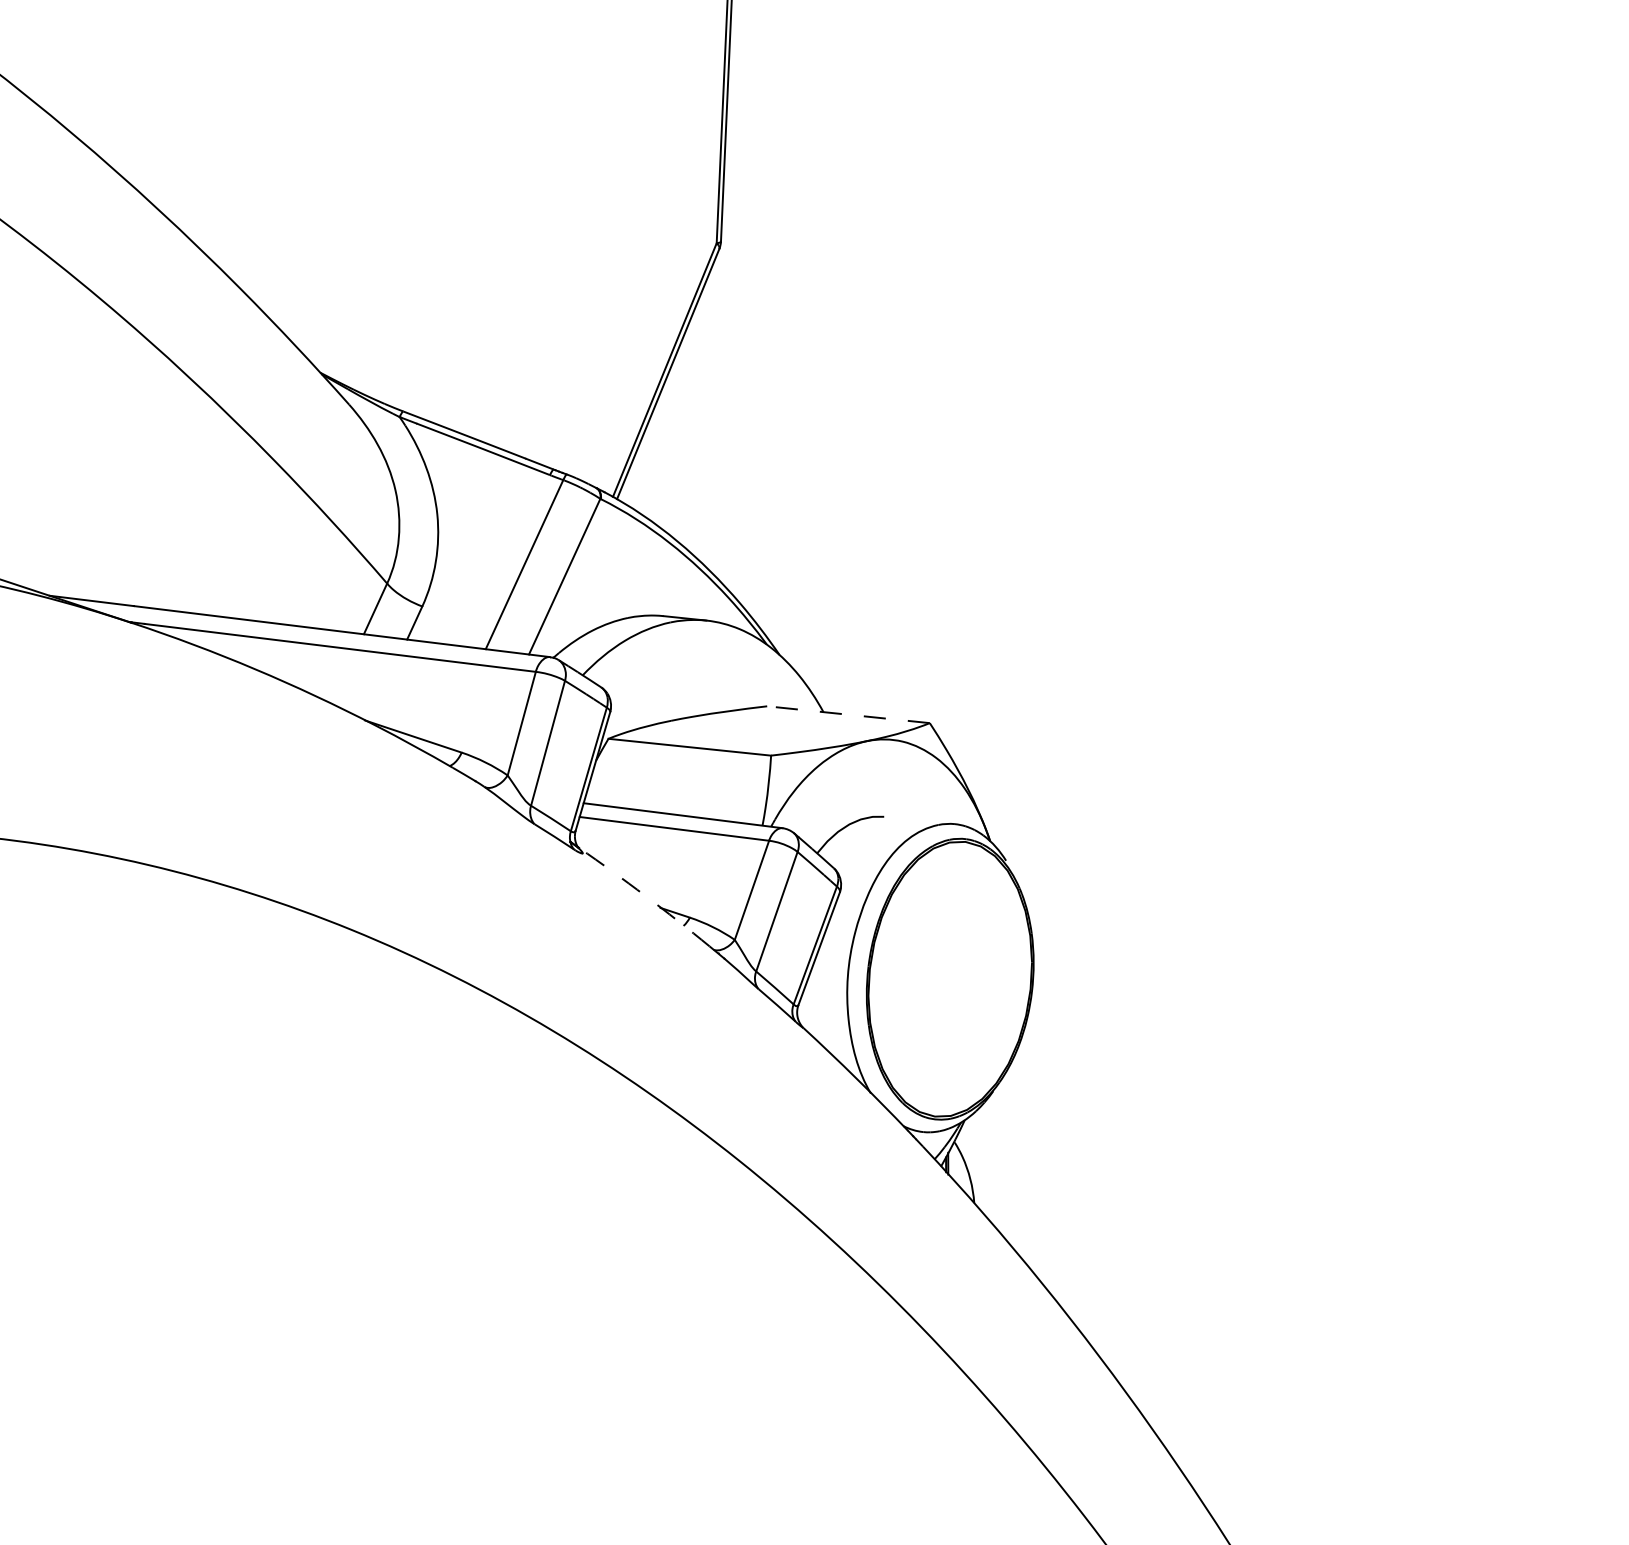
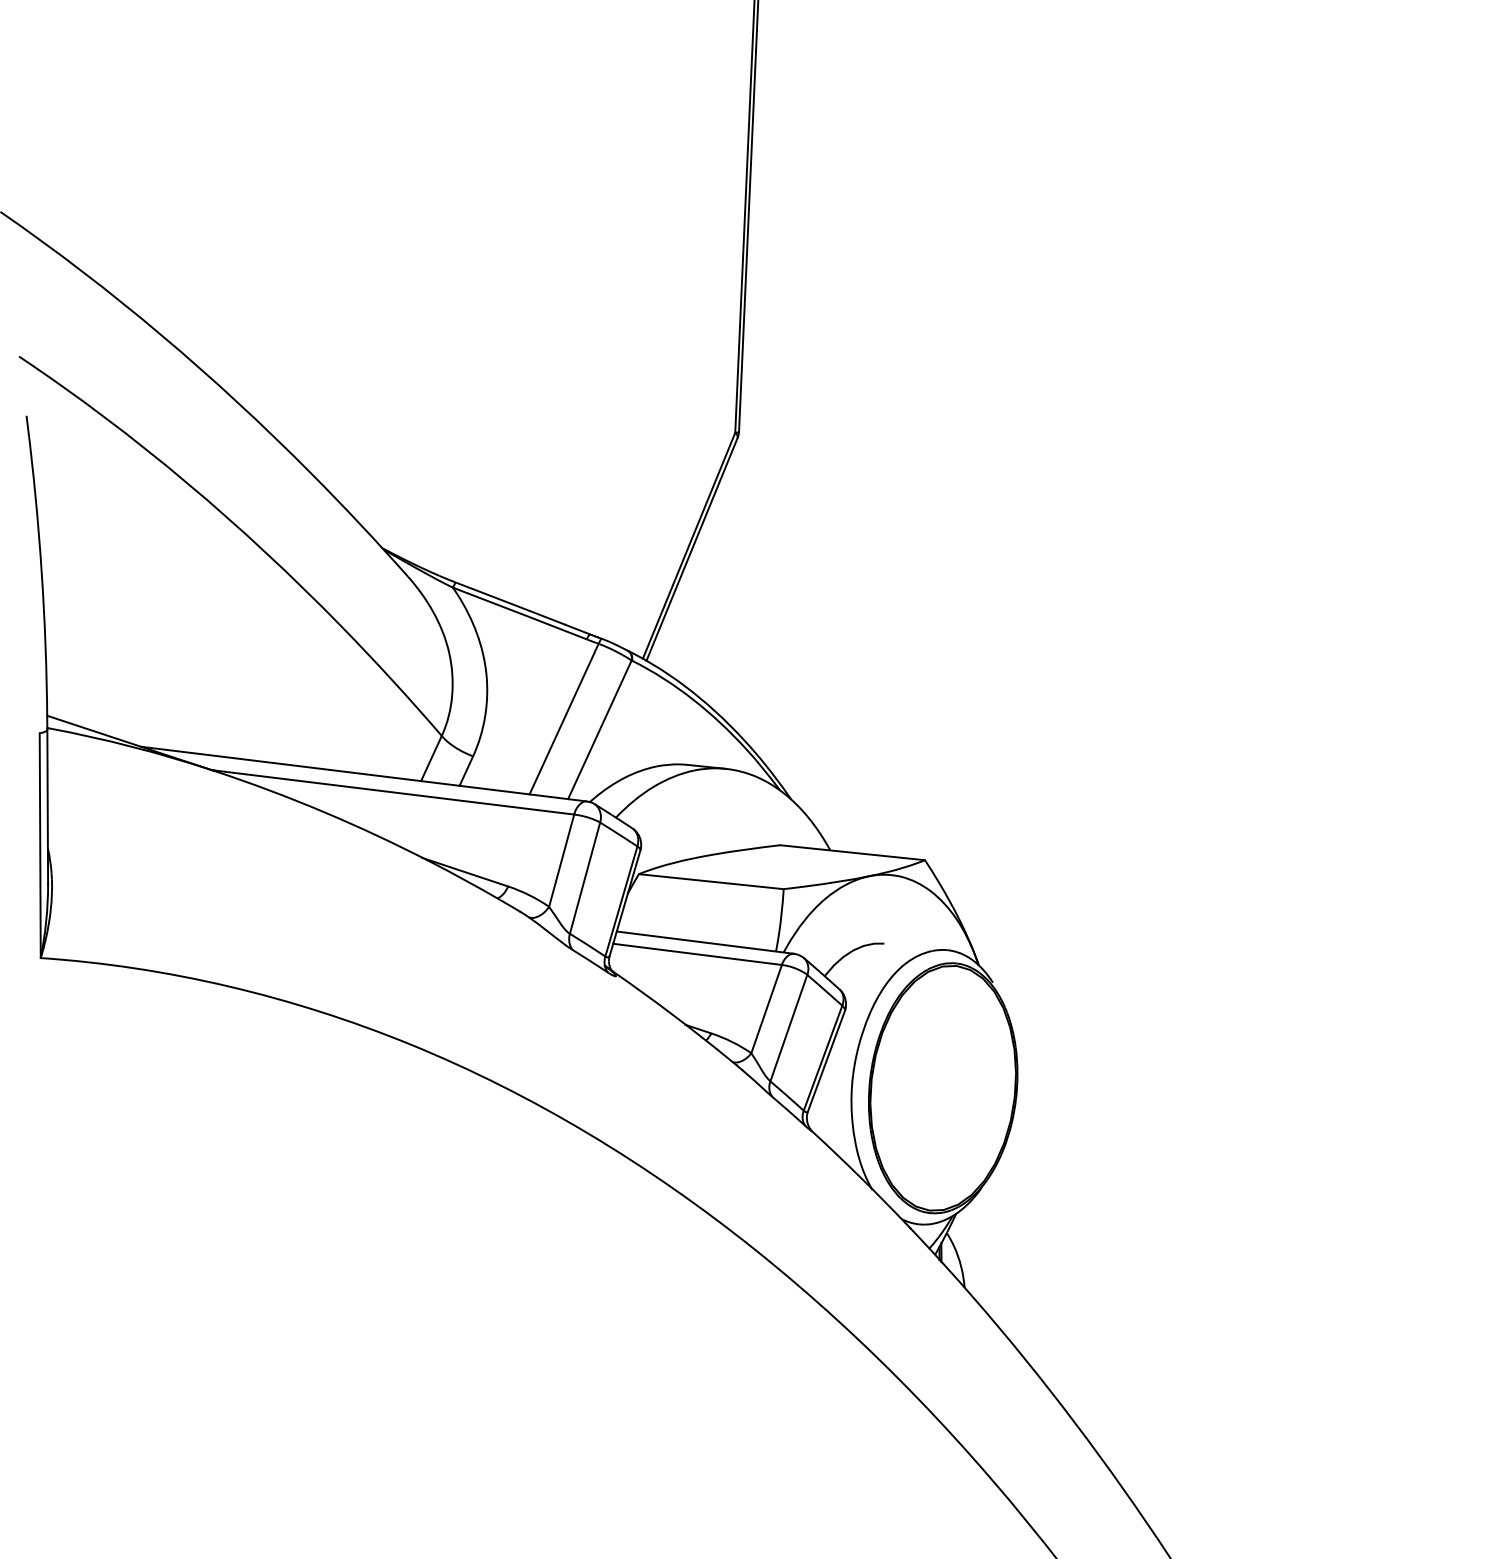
line: (848, 714) -> (852, 852), dashed -> solid
arc: (645, 895) -> (671, 1013), dashed -> solid

